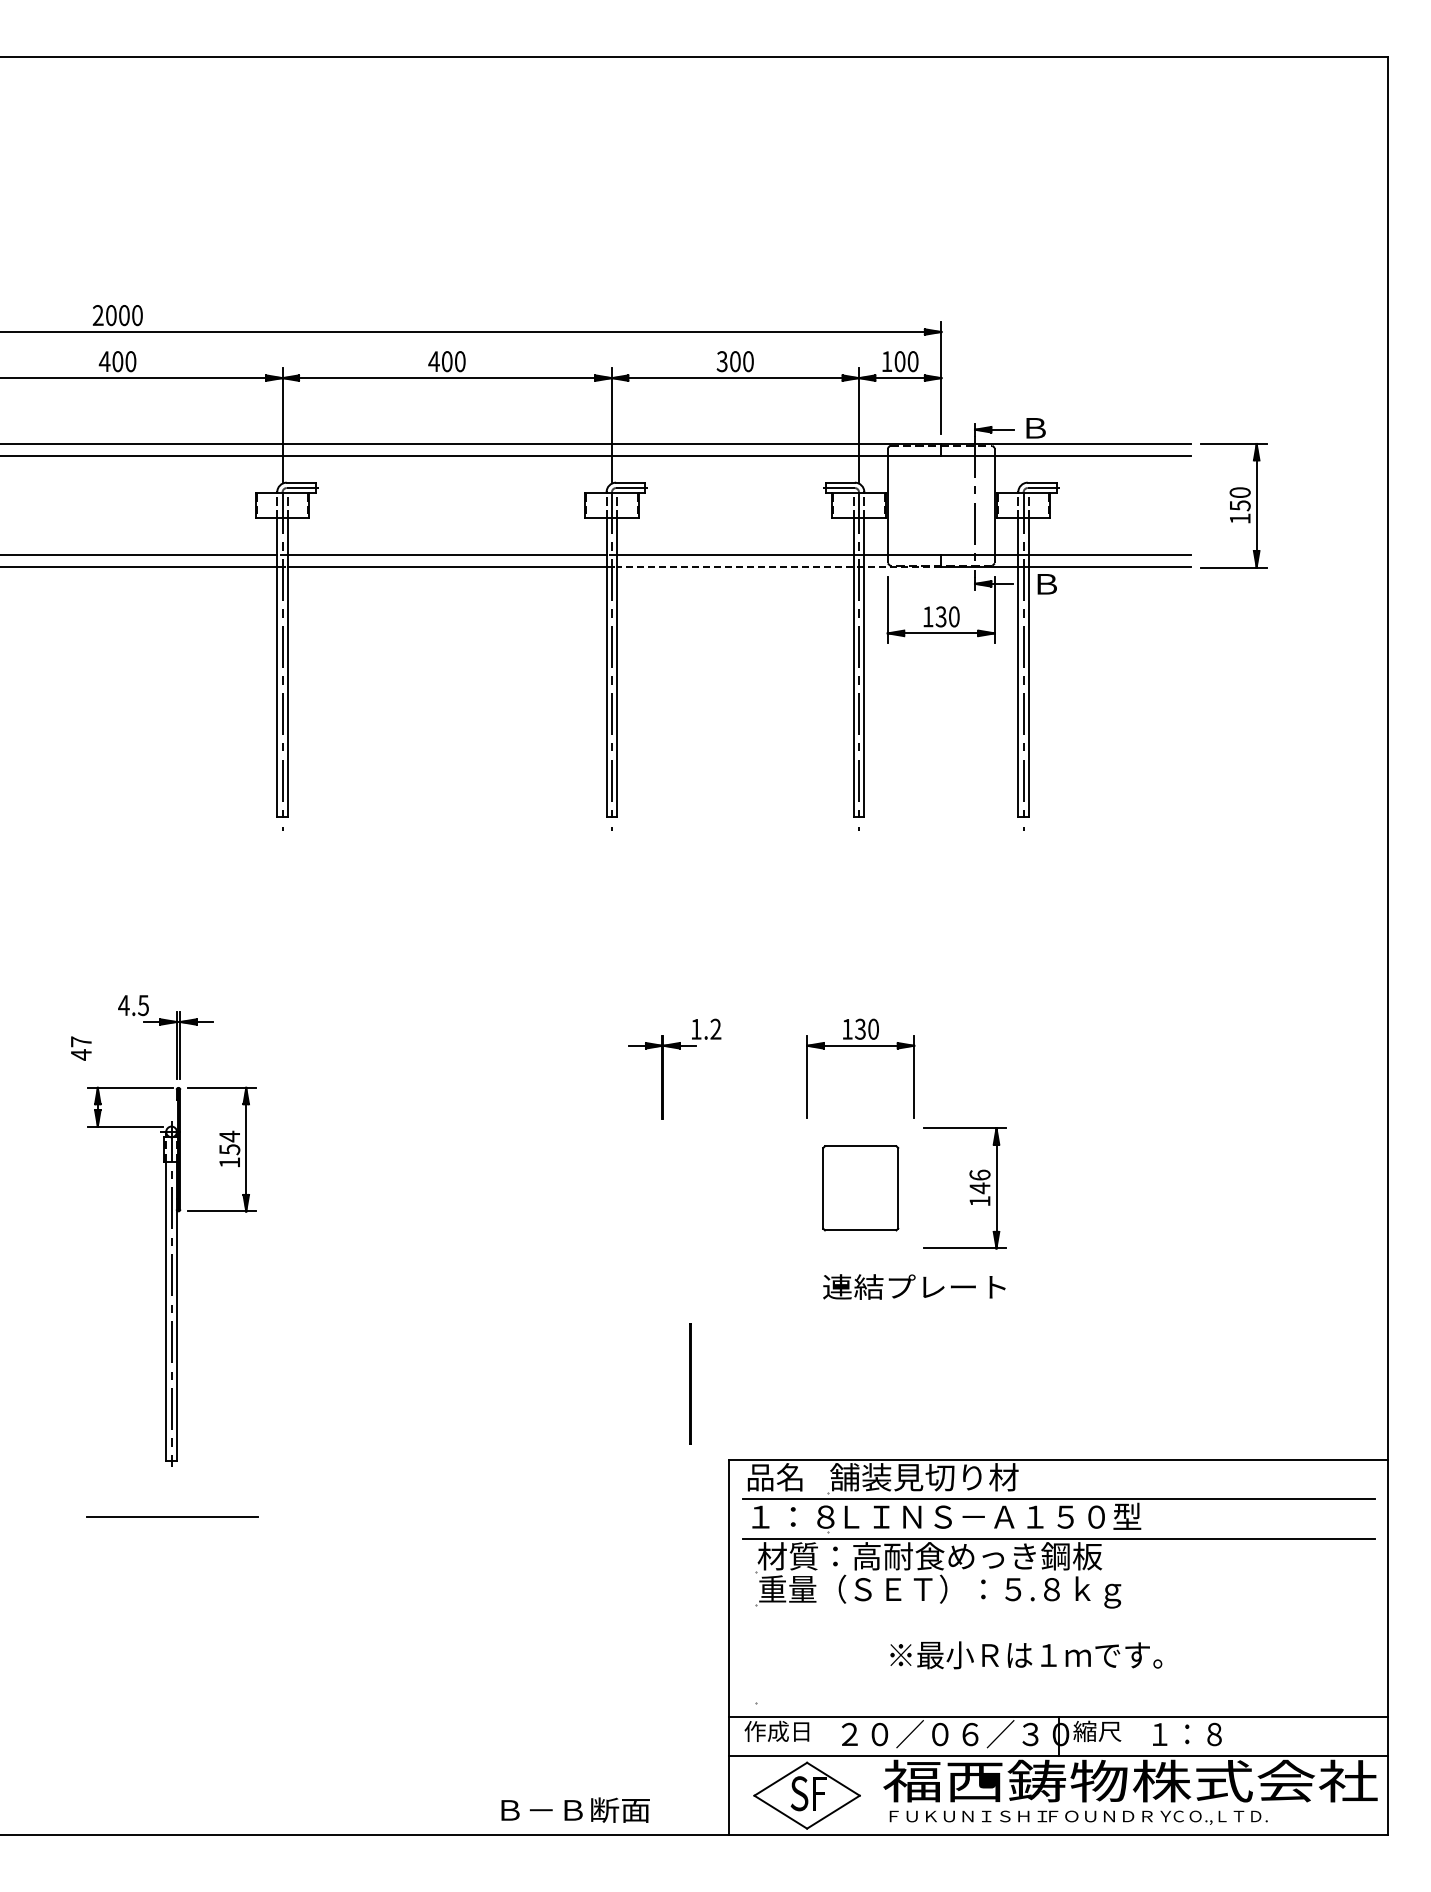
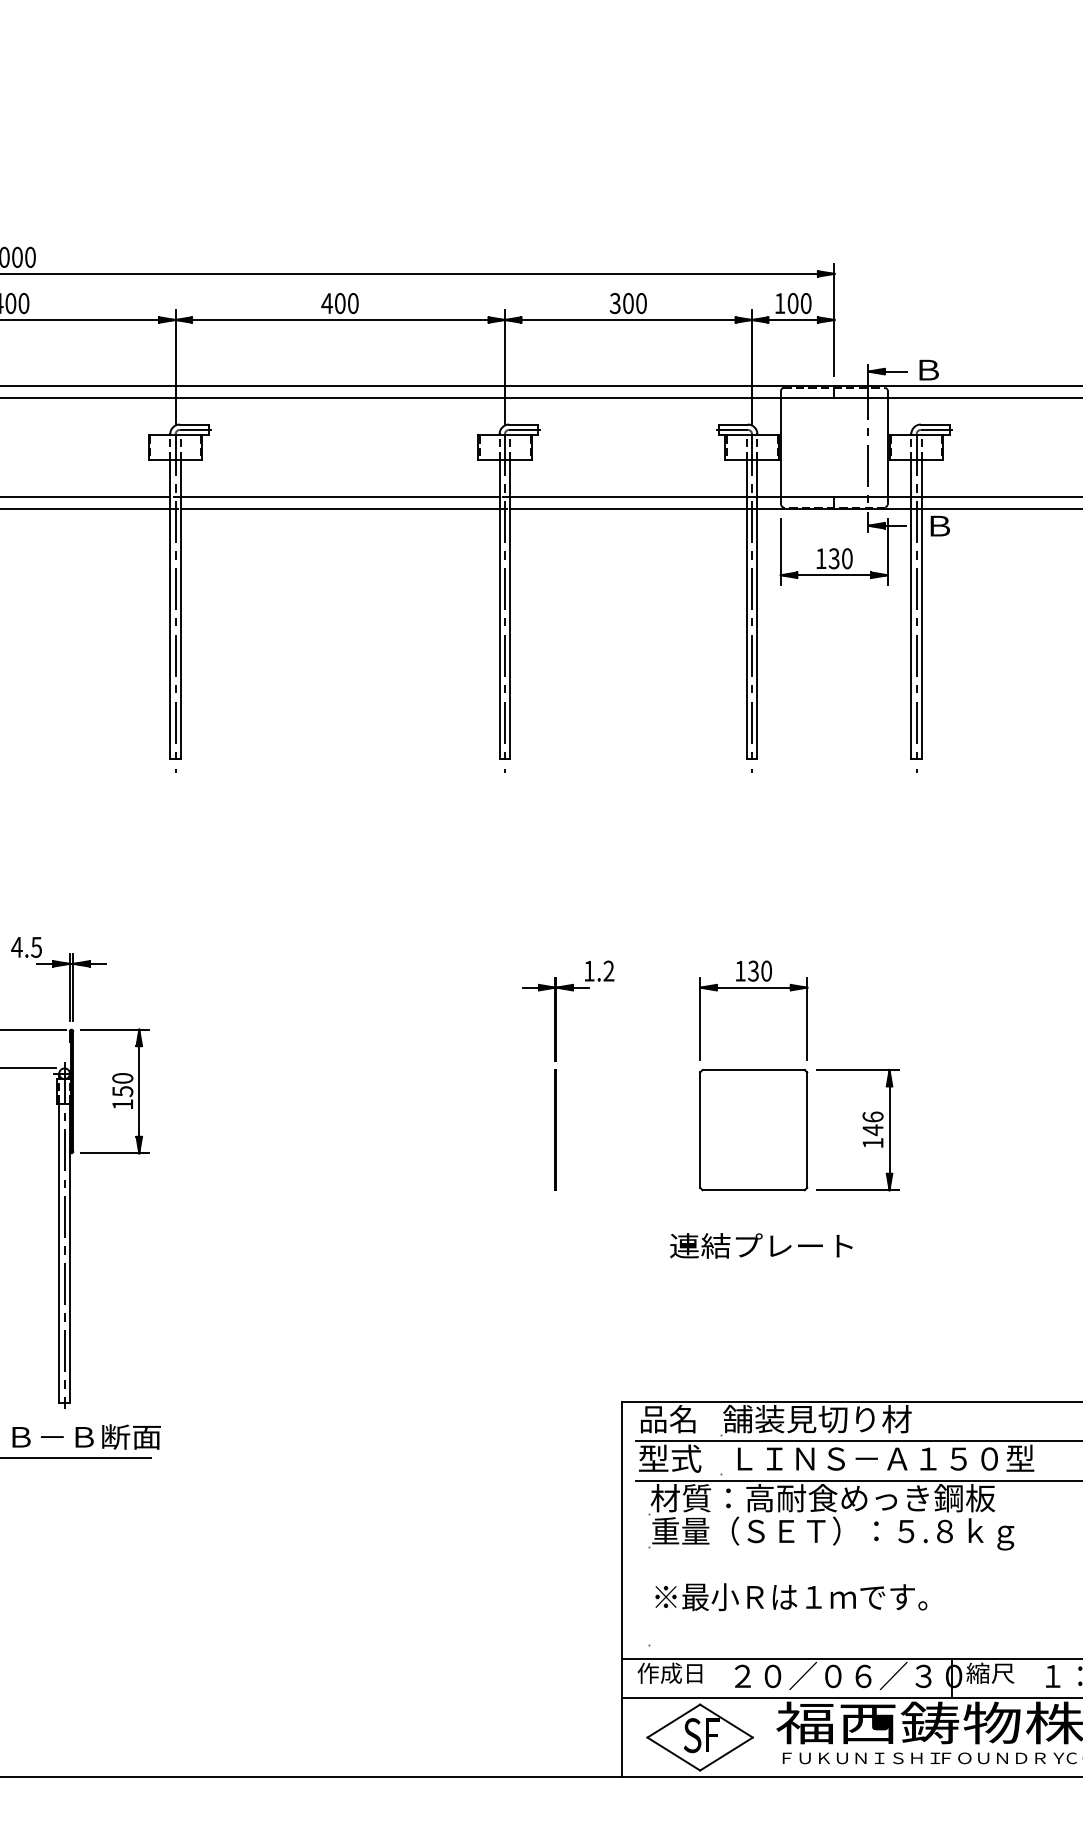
line: (779, 567) -> (672, 509), dashed -> solid
text: (229, 1136) -> (122, 1078), 154 -> 150
part: (860, 1188) -> (753, 1130), size x1.43
text: (914, 1286) -> (761, 1245), moved
line: (690, 1383) -> (555, 1129), moved
text: (789, 1516) -> (682, 1458), １：８ -> 型式
text: (1026, 1655) -> (791, 1597), moved
text: (575, 1809) -> (86, 1436), moved

